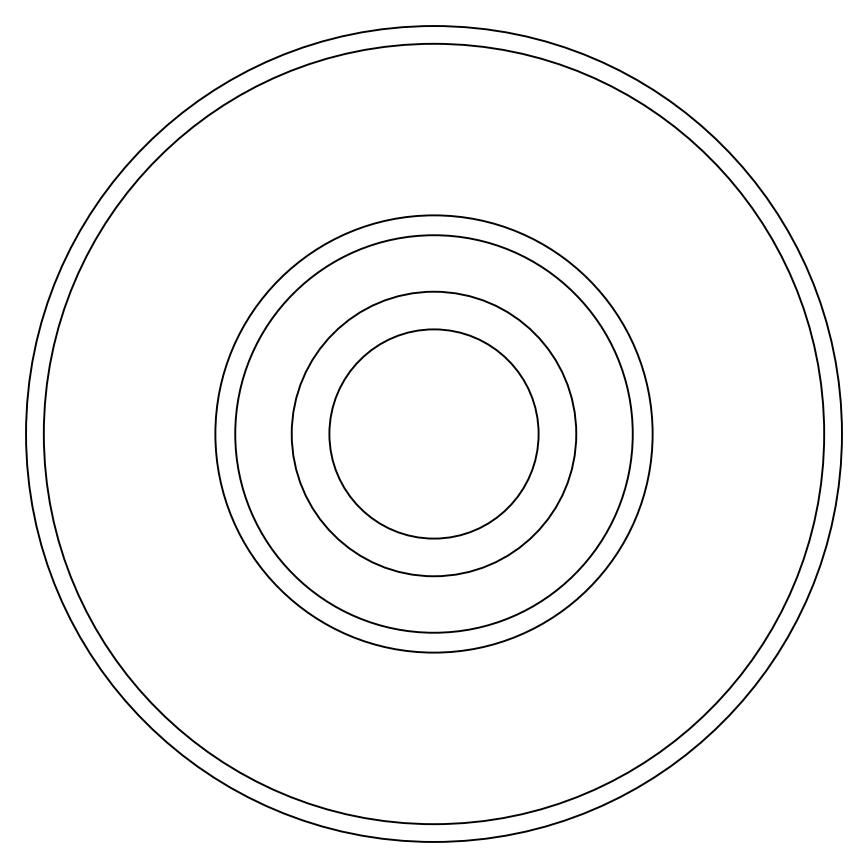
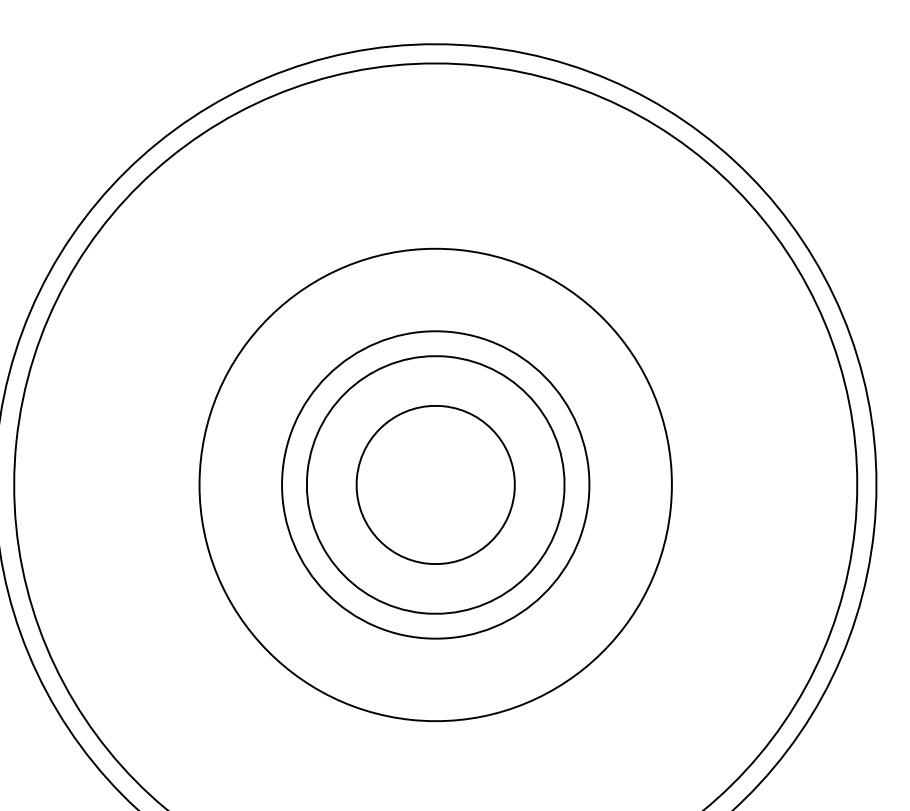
circle: (433, 433) -> (435, 484), size x0.6
circle: (433, 433) -> (435, 484), size x0.7

